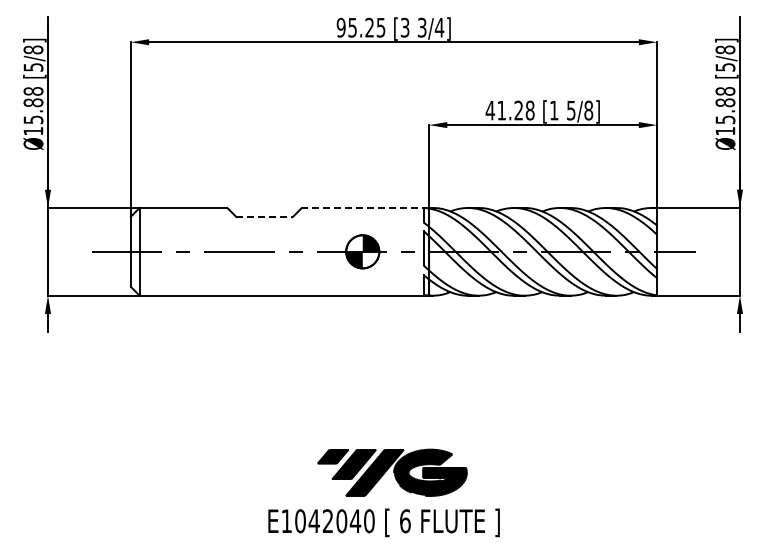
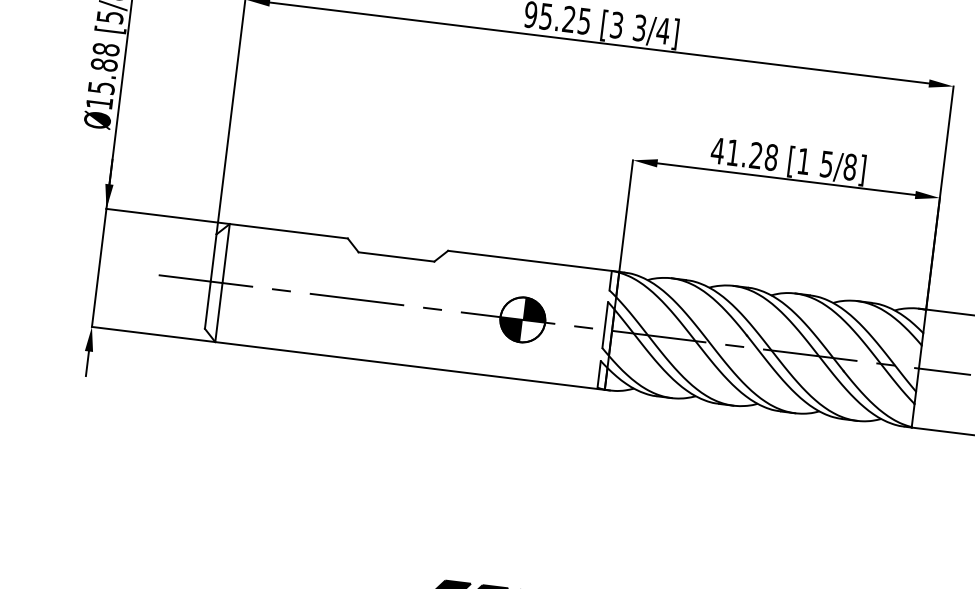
line: (365, 207) -> (533, 260), dashed -> solid
line: (265, 217) -> (397, 257), dashed -> solid

